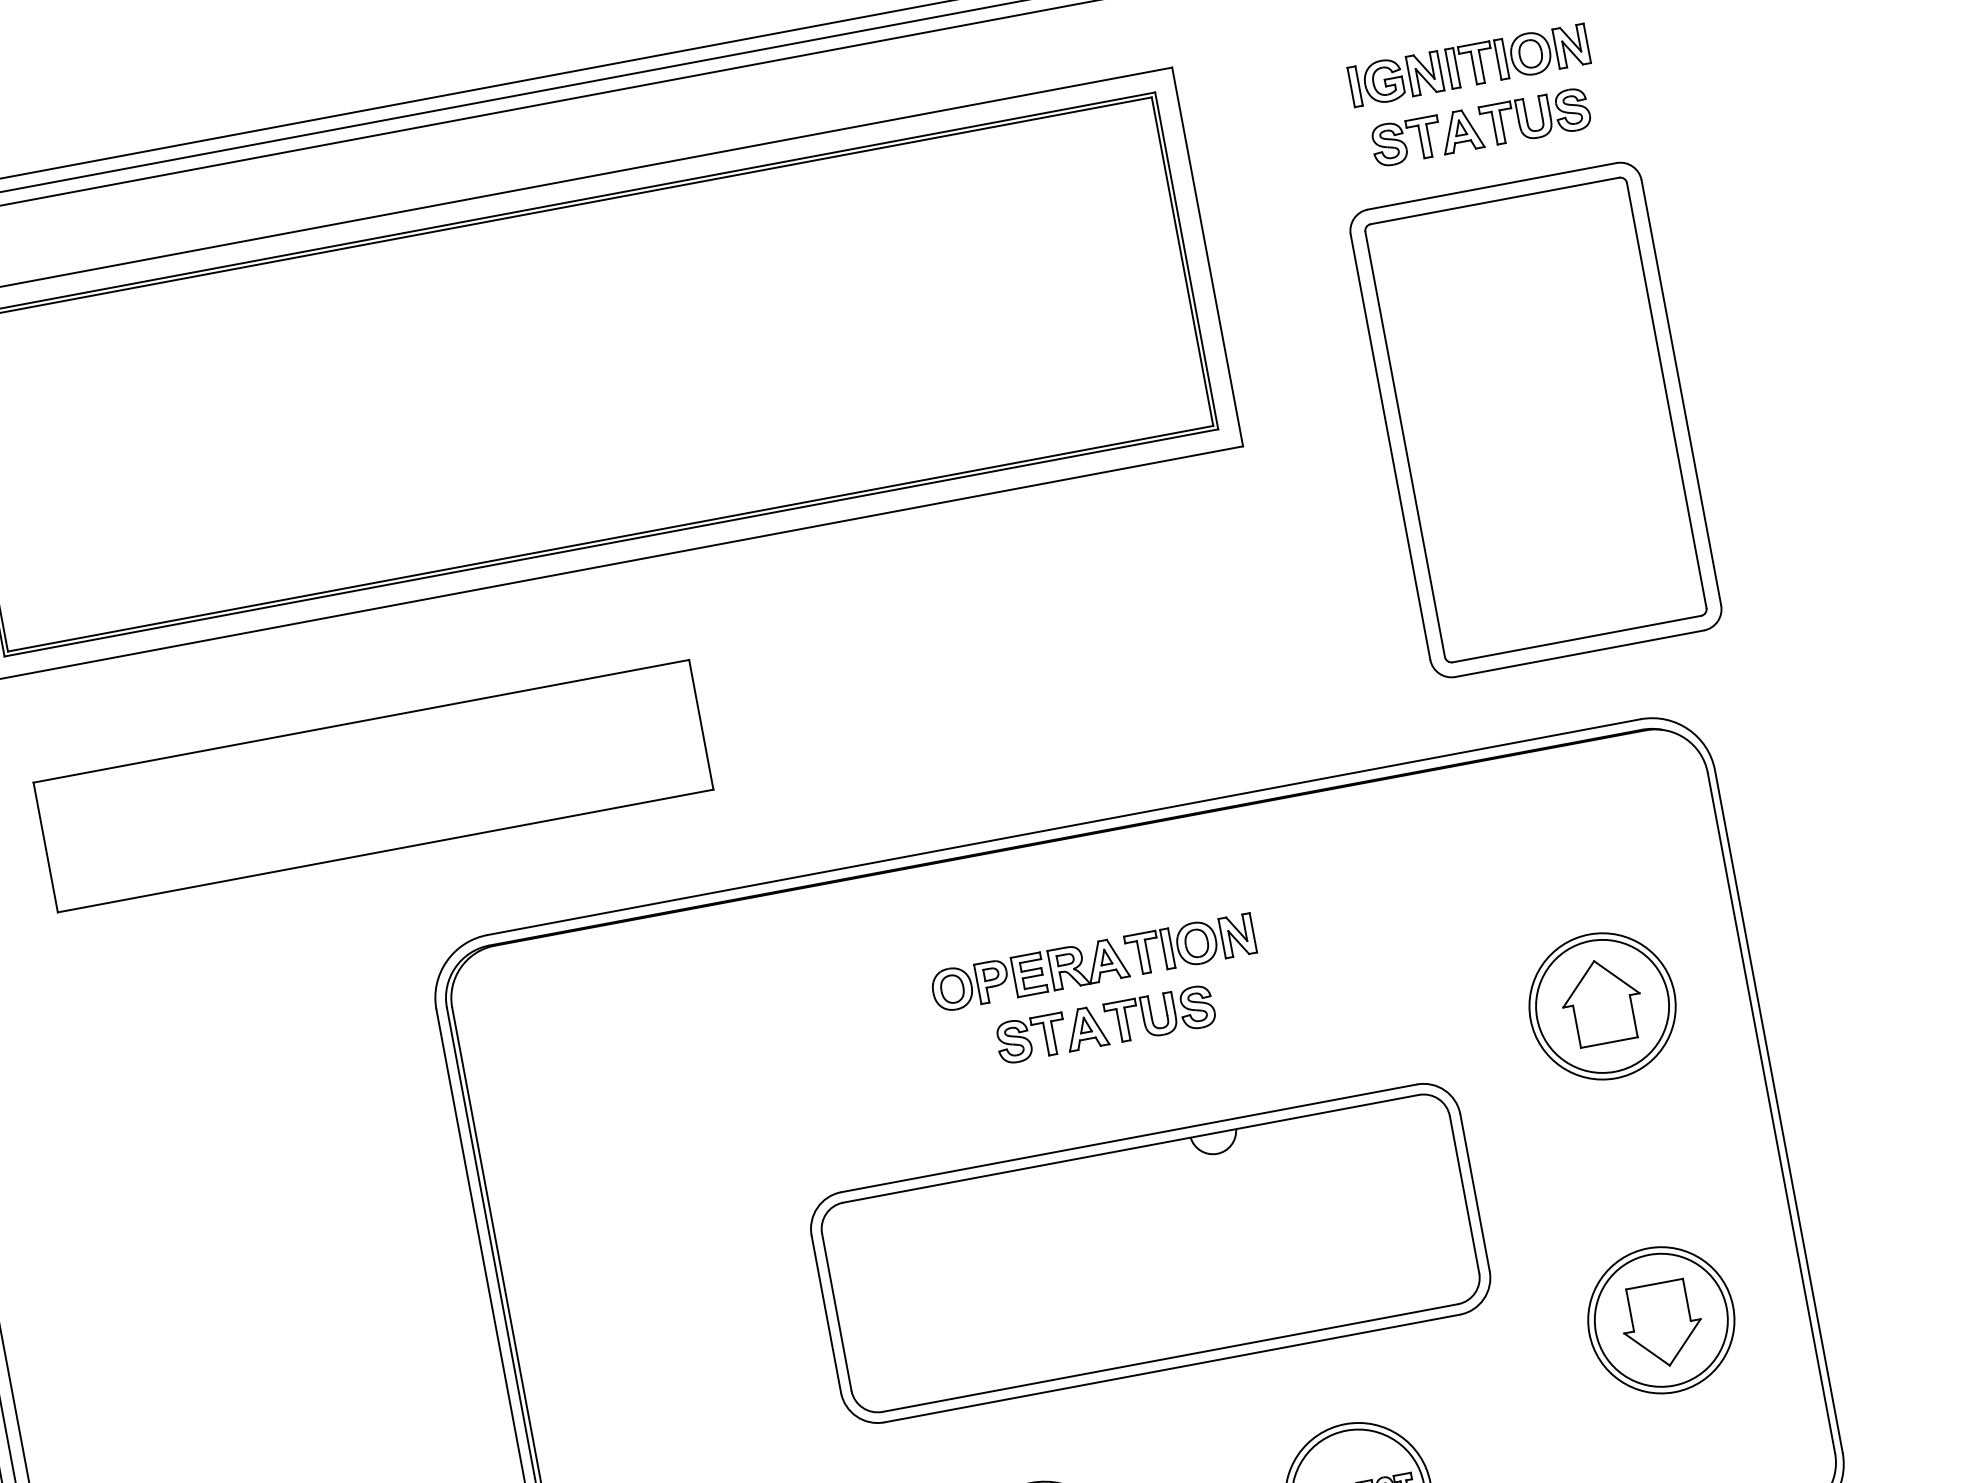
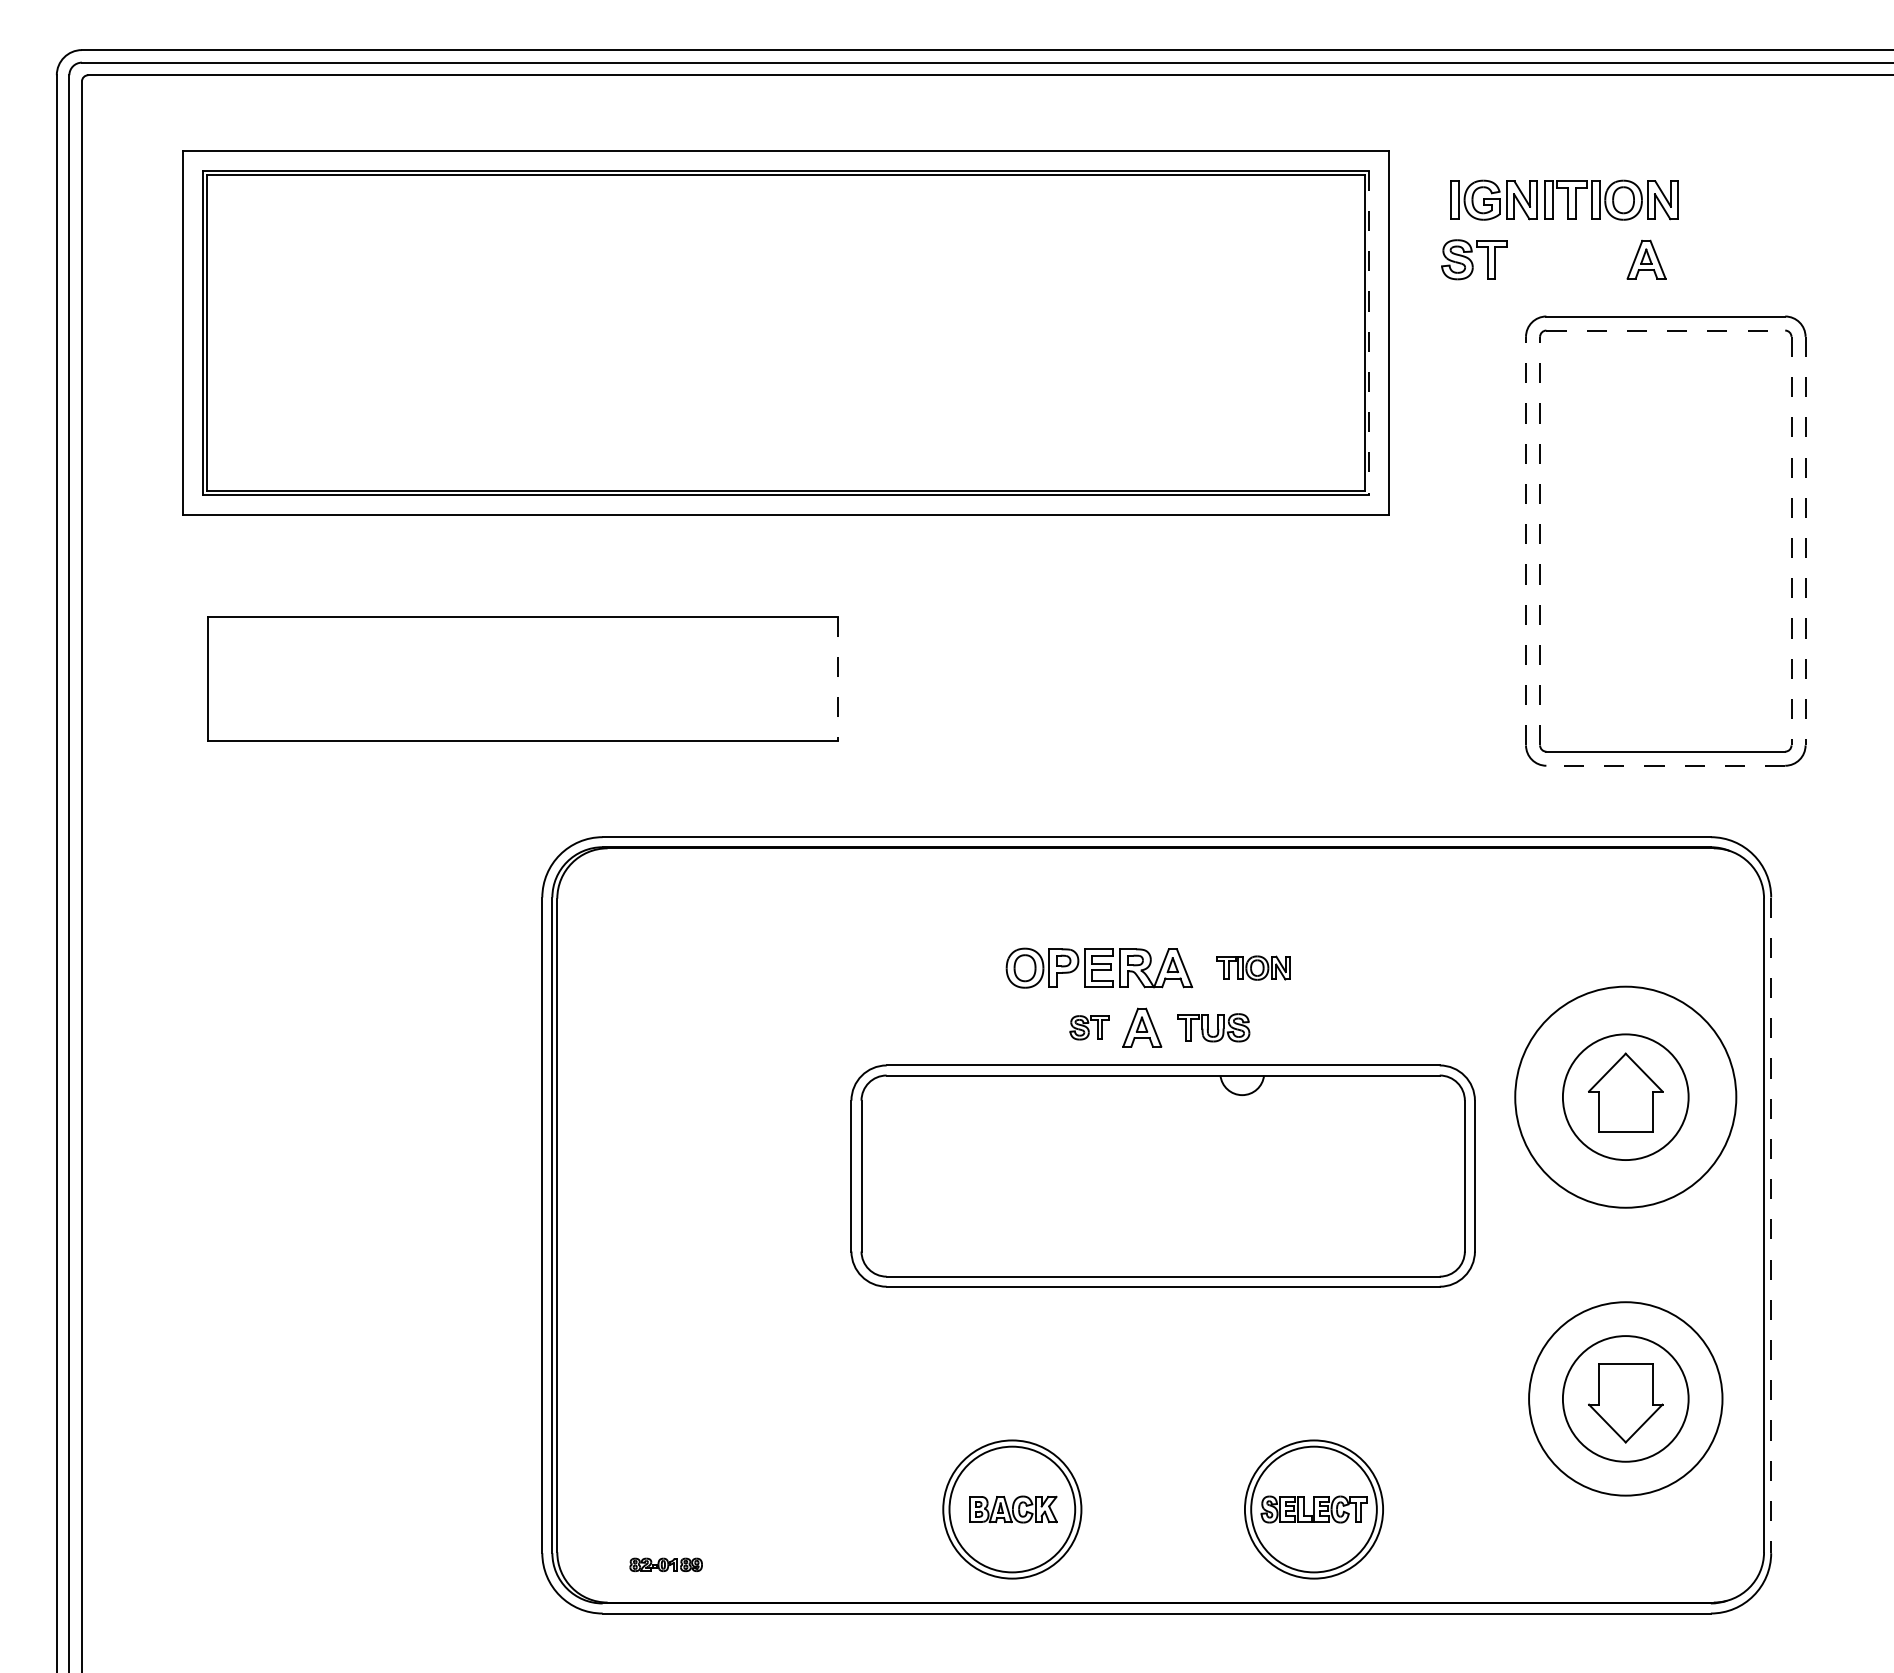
part: (1469, 64) -> (1564, 199), moved
part: (1534, 116) -> (1717, 259), removed
part: (1406, 140) -> (1474, 259), moved
line: (1495, 200) -> (1666, 330), solid -> dashed
line: (1187, 260) -> (1369, 332), solid -> dashed
line: (1681, 393) -> (1805, 541), solid -> dashed
line: (1666, 395) -> (1791, 541), solid -> dashed
line: (1405, 443) -> (1540, 540), solid -> dashed
line: (1390, 446) -> (1526, 540), solid -> dashed
line: (1579, 653) -> (1665, 765), solid -> dashed
line: (701, 725) -> (837, 679), solid -> dashed
part: (1190, 943) -> (1253, 967), size x0.6
circle: (1602, 1006) -> (1625, 1097), size x1.6
part: (1160, 1014) -> (1213, 1027), size x0.7
part: (1031, 1038) -> (1089, 1027), size x0.6
line: (1779, 1111) -> (1771, 1225), solid -> dashed
part: (1149, 1252) -> (1162, 1175), moved
circle: (1660, 1319) -> (1625, 1398), size x1.4

